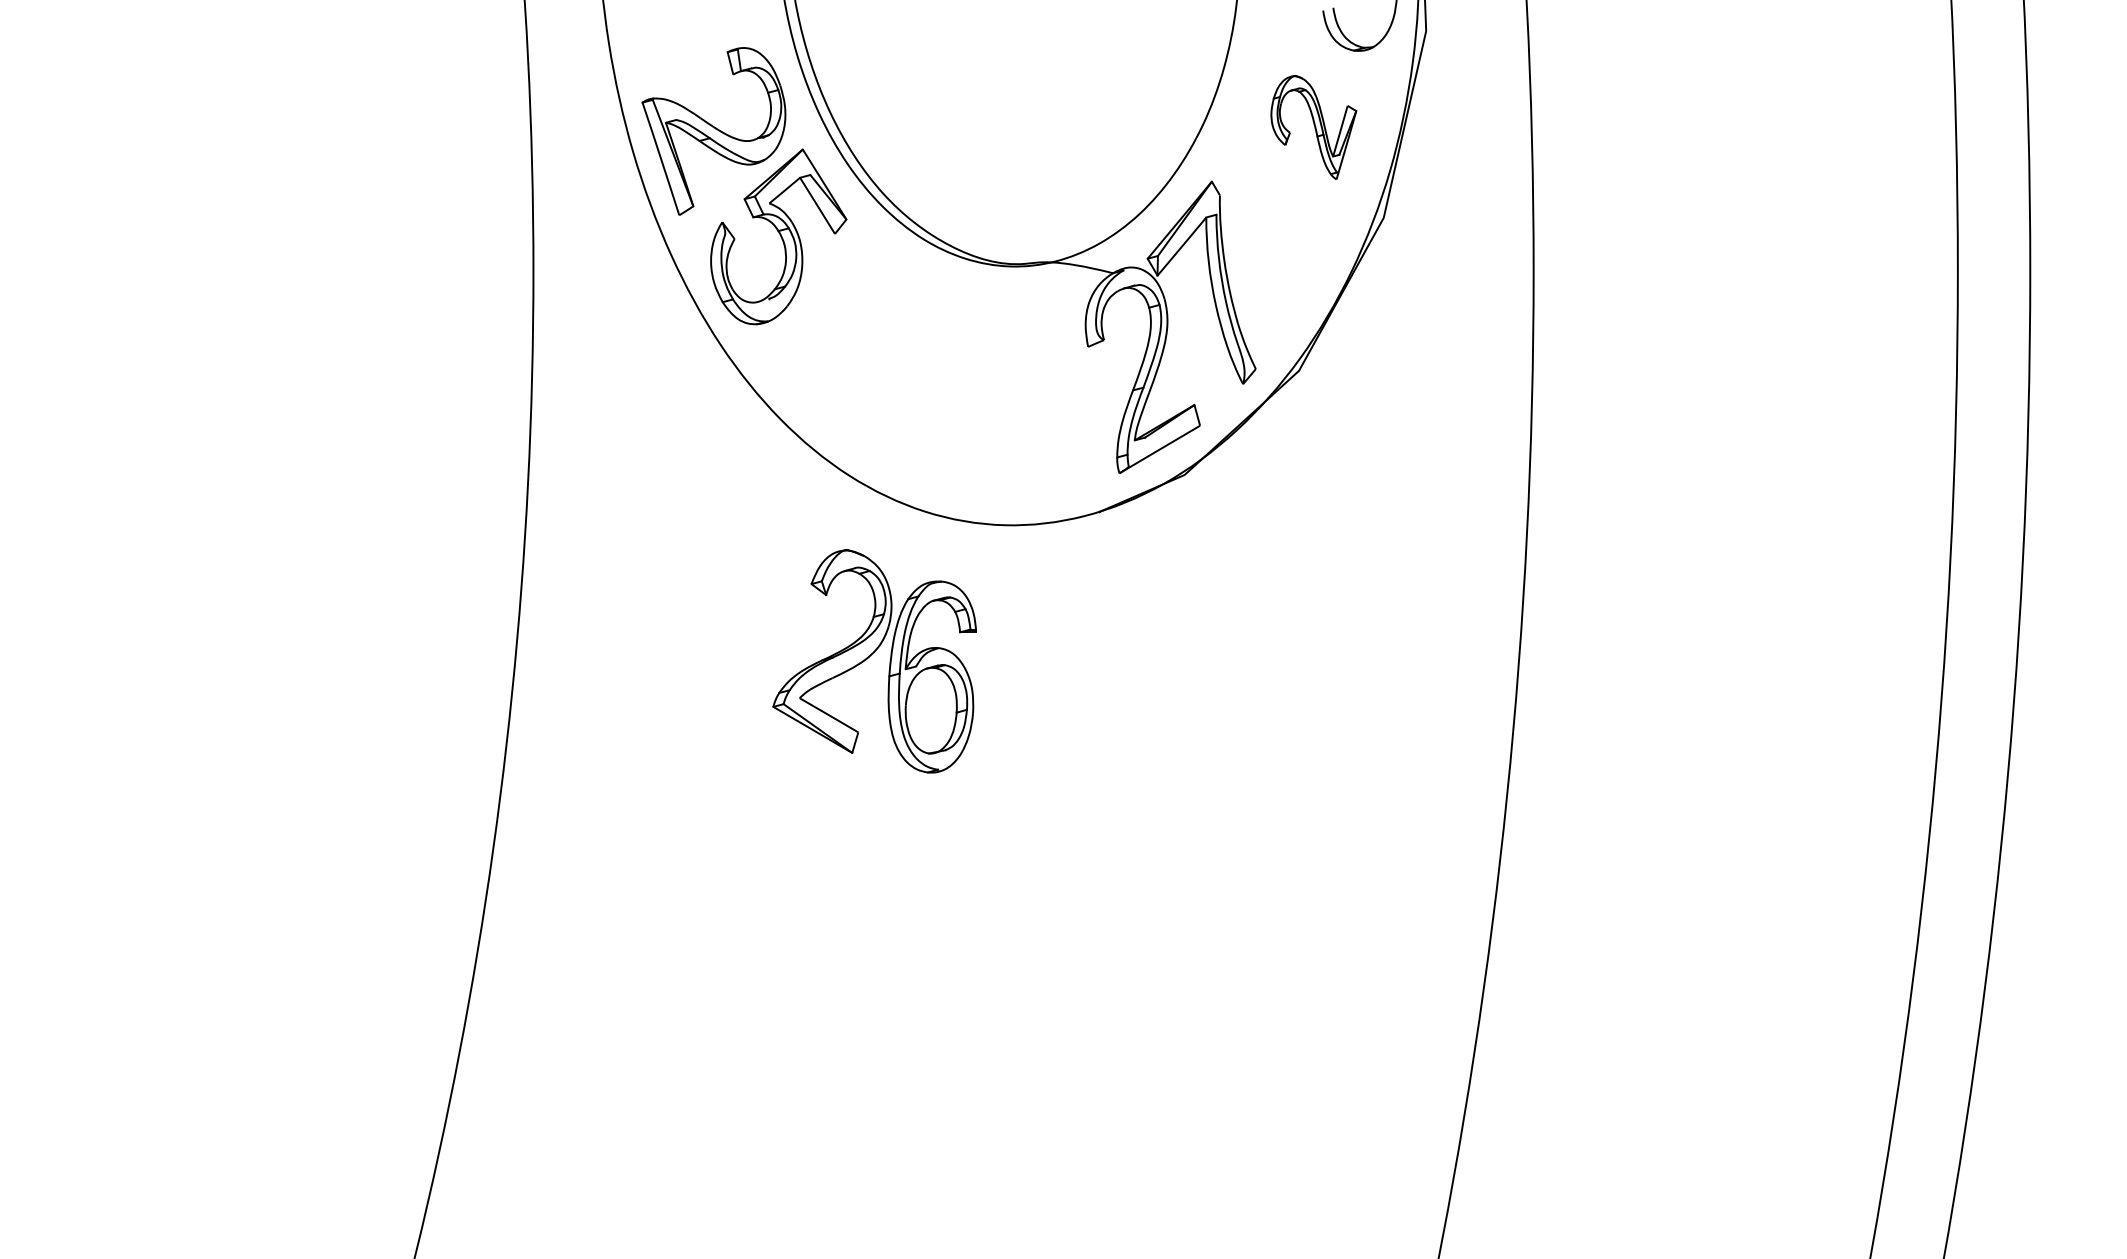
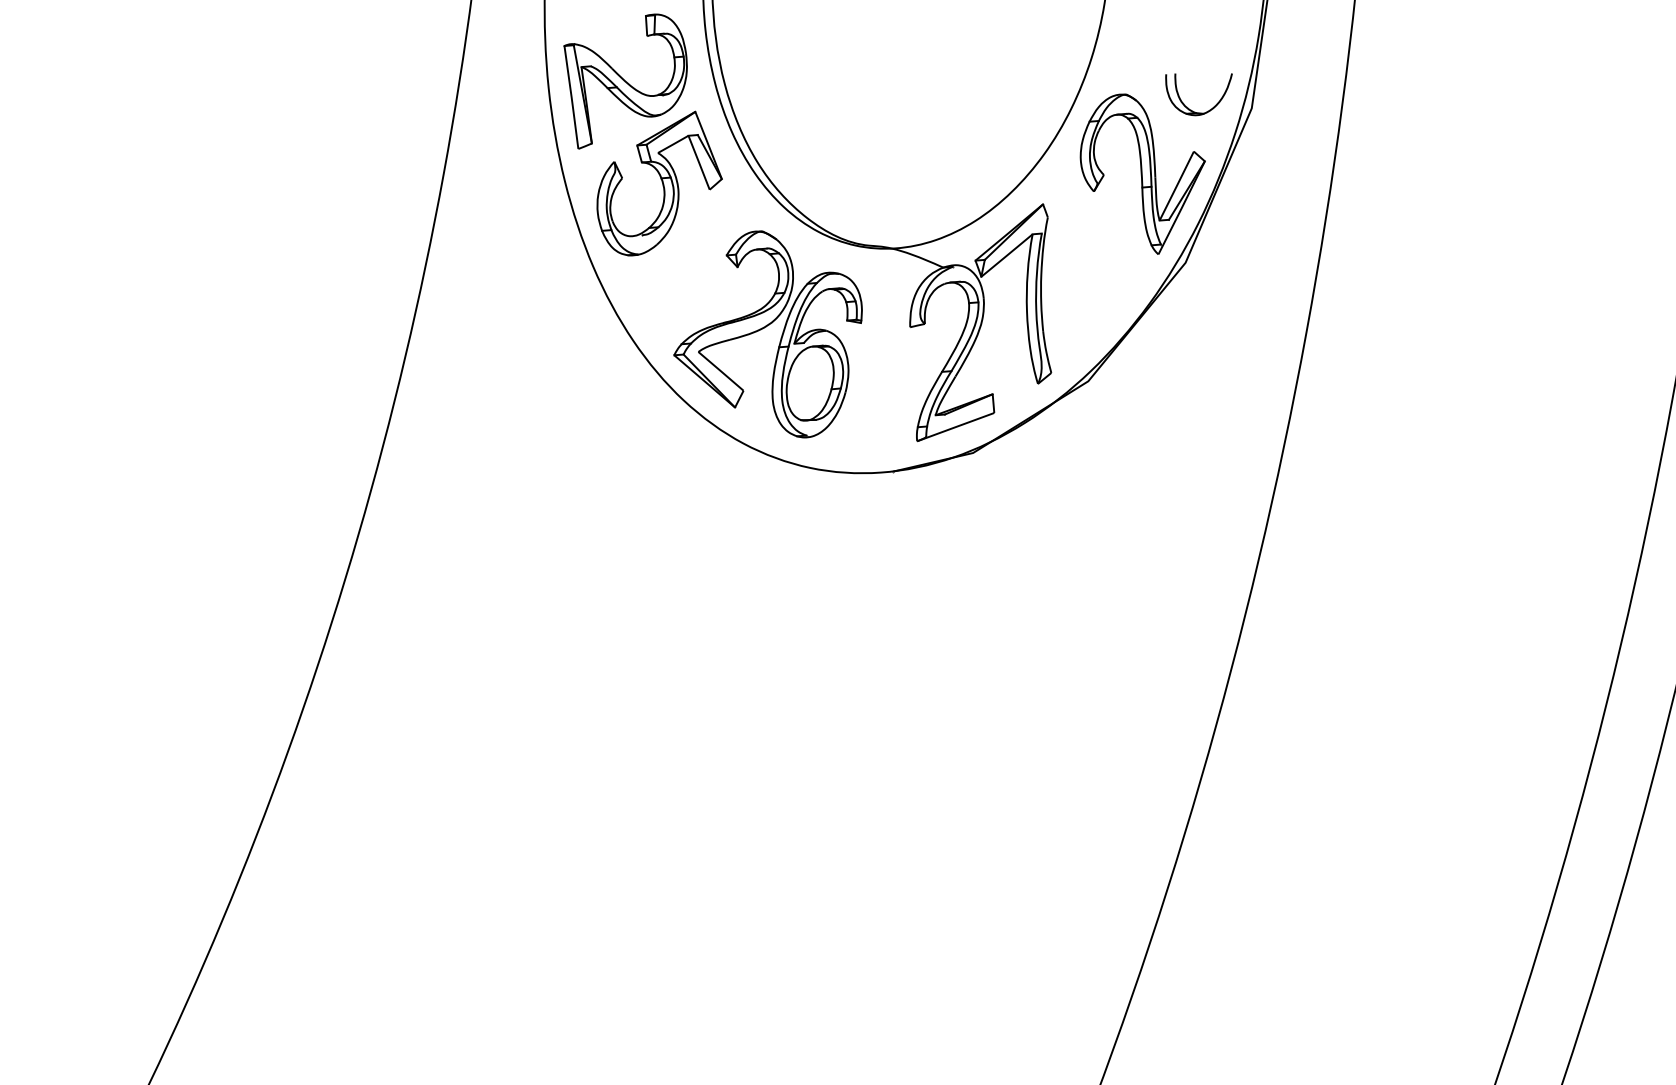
part: (1313, 127) -> (1139, 173), size x1.67
part: (870, 656) -> (766, 327), moved

